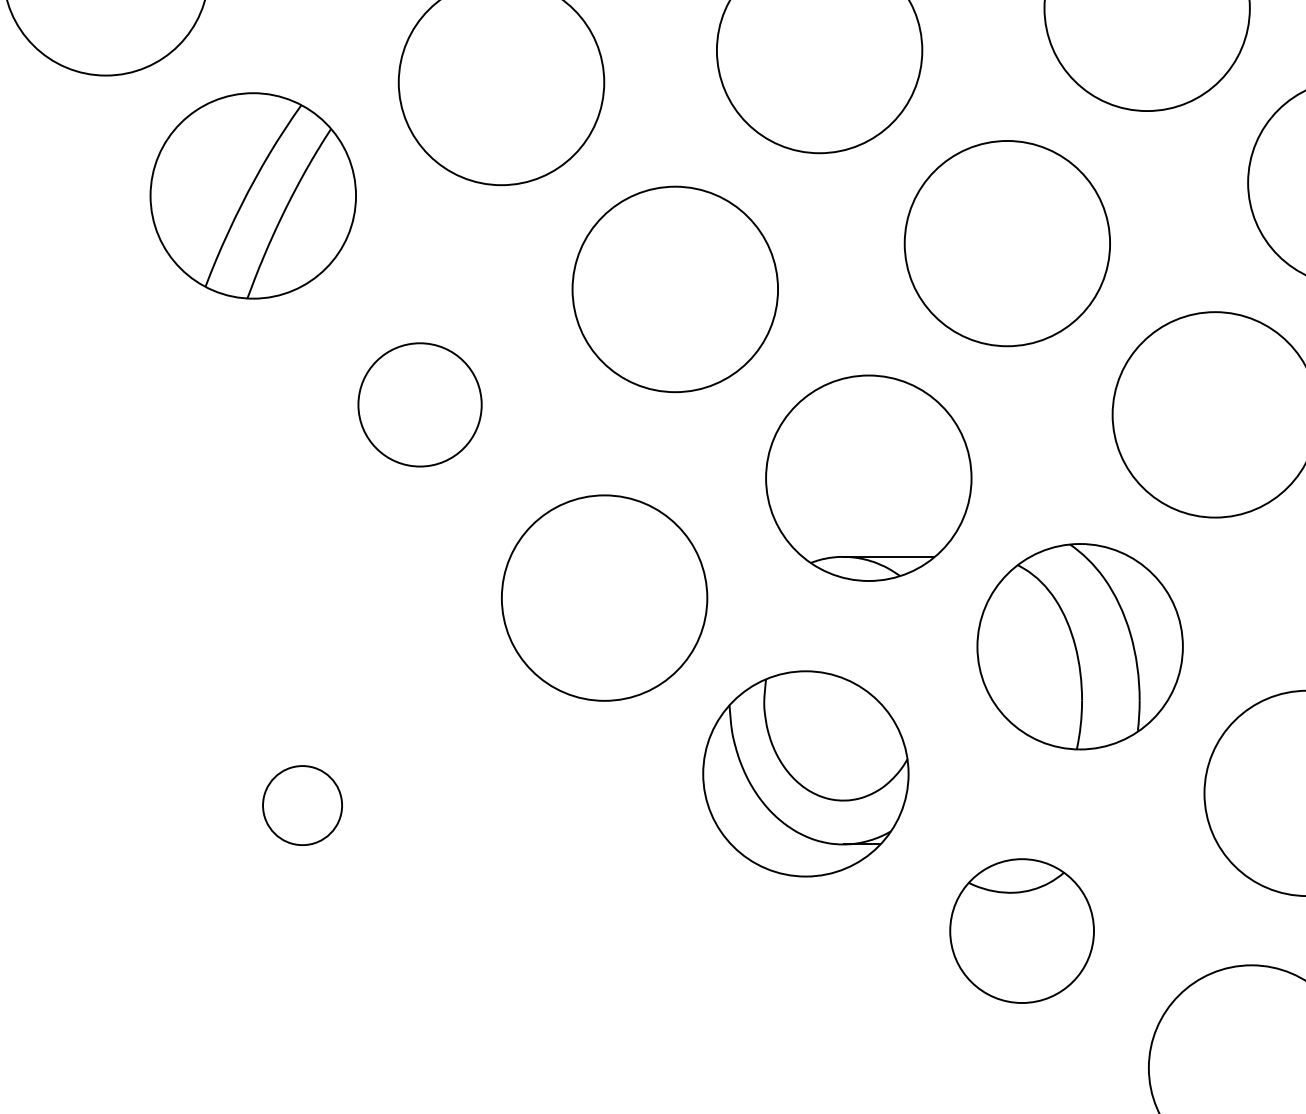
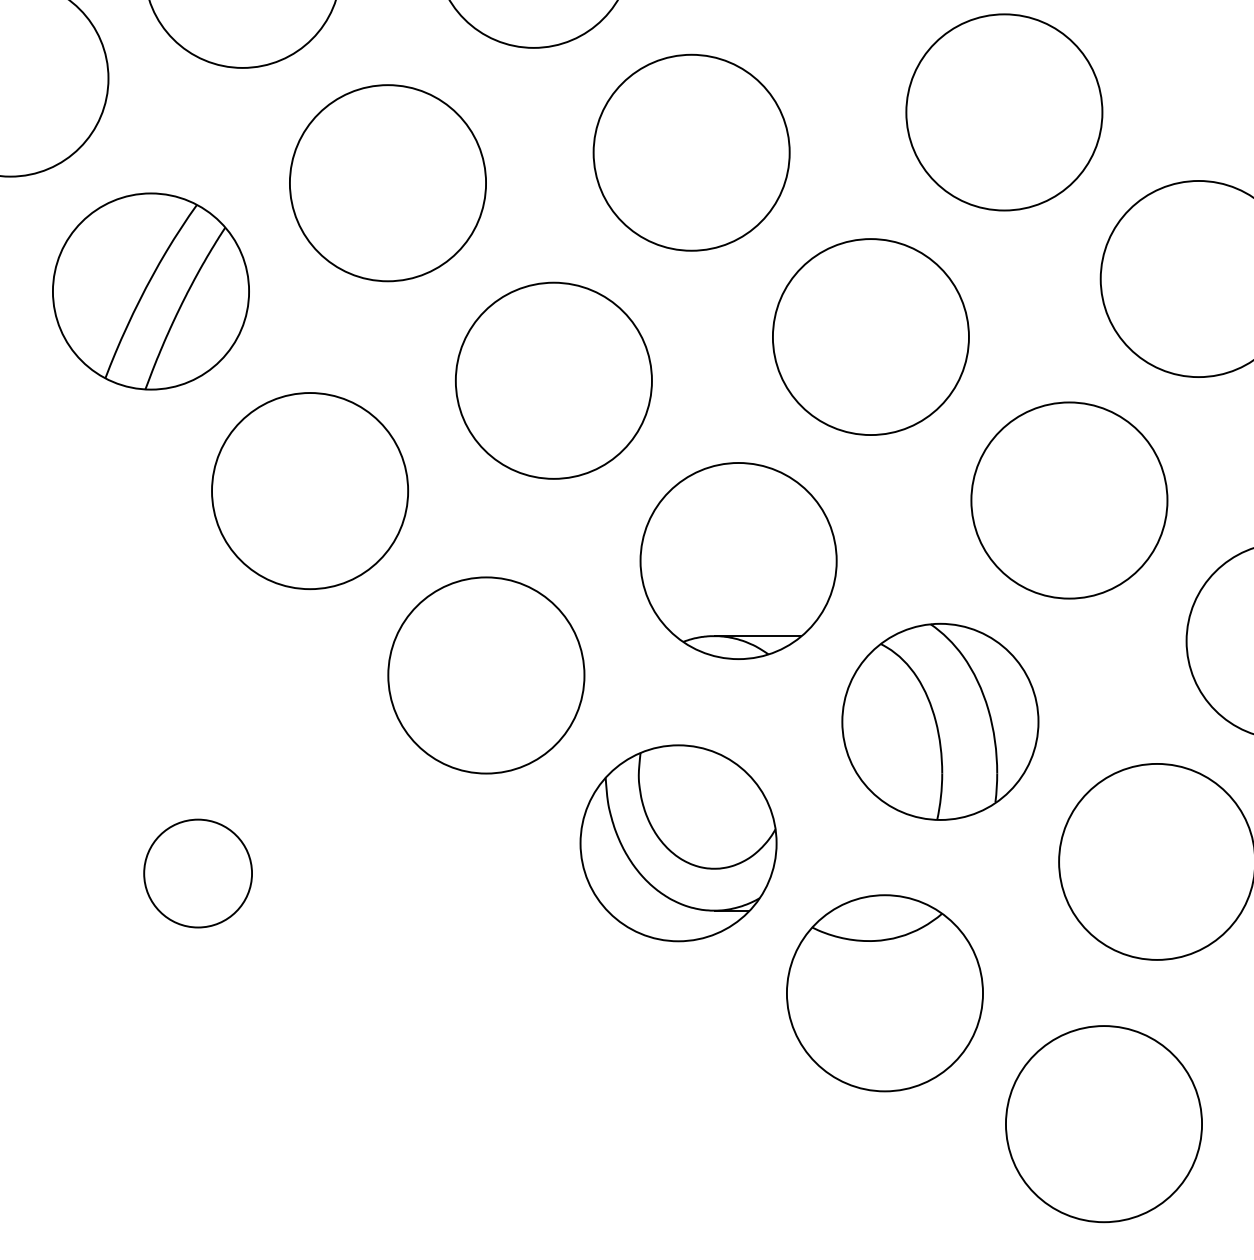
part: (420, 404) -> (310, 490), size x1.67
part: (301, 805) -> (197, 873), size x1.43
part: (1021, 931) -> (884, 993), size x1.43

